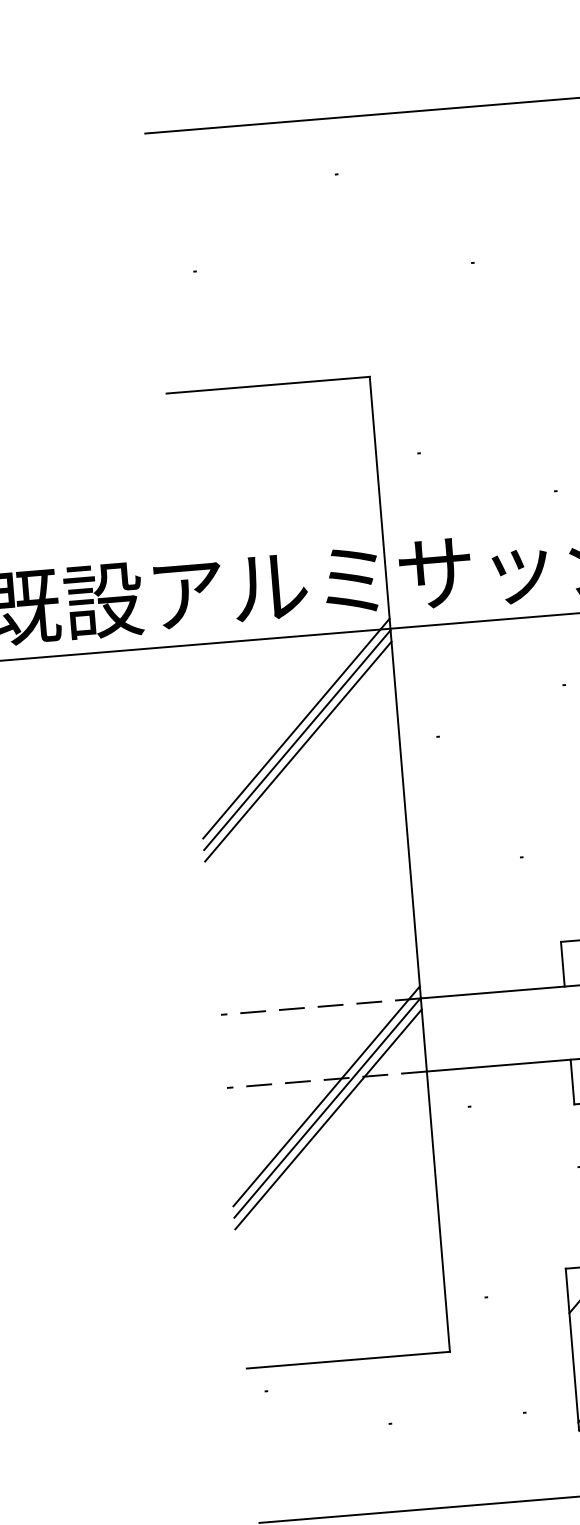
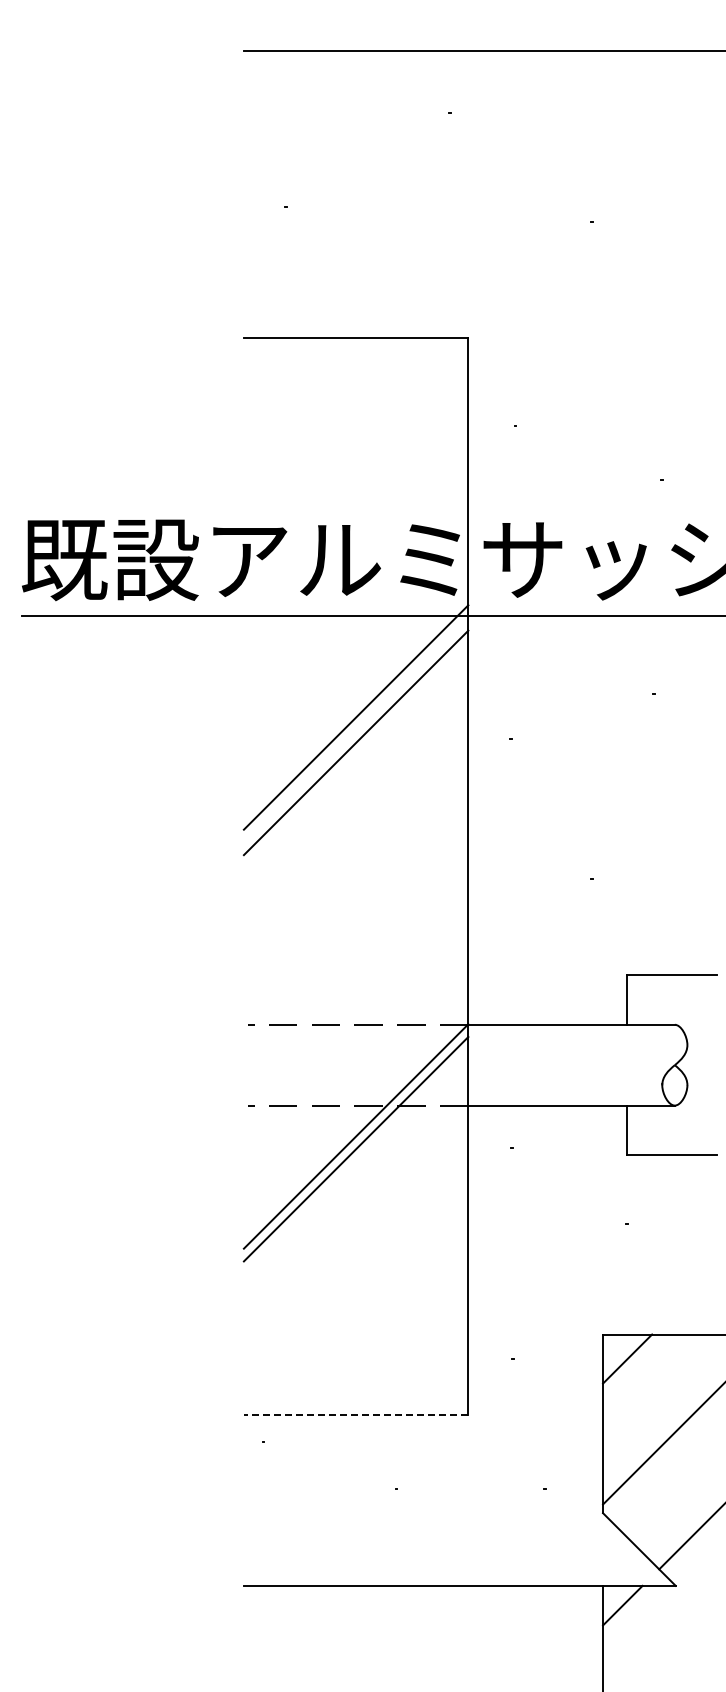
line: (296, 740) -> (355, 730), removed
line: (326, 1096) -> (355, 1123), removed
line: (347, 1360) -> (355, 1415), solid -> dashed

